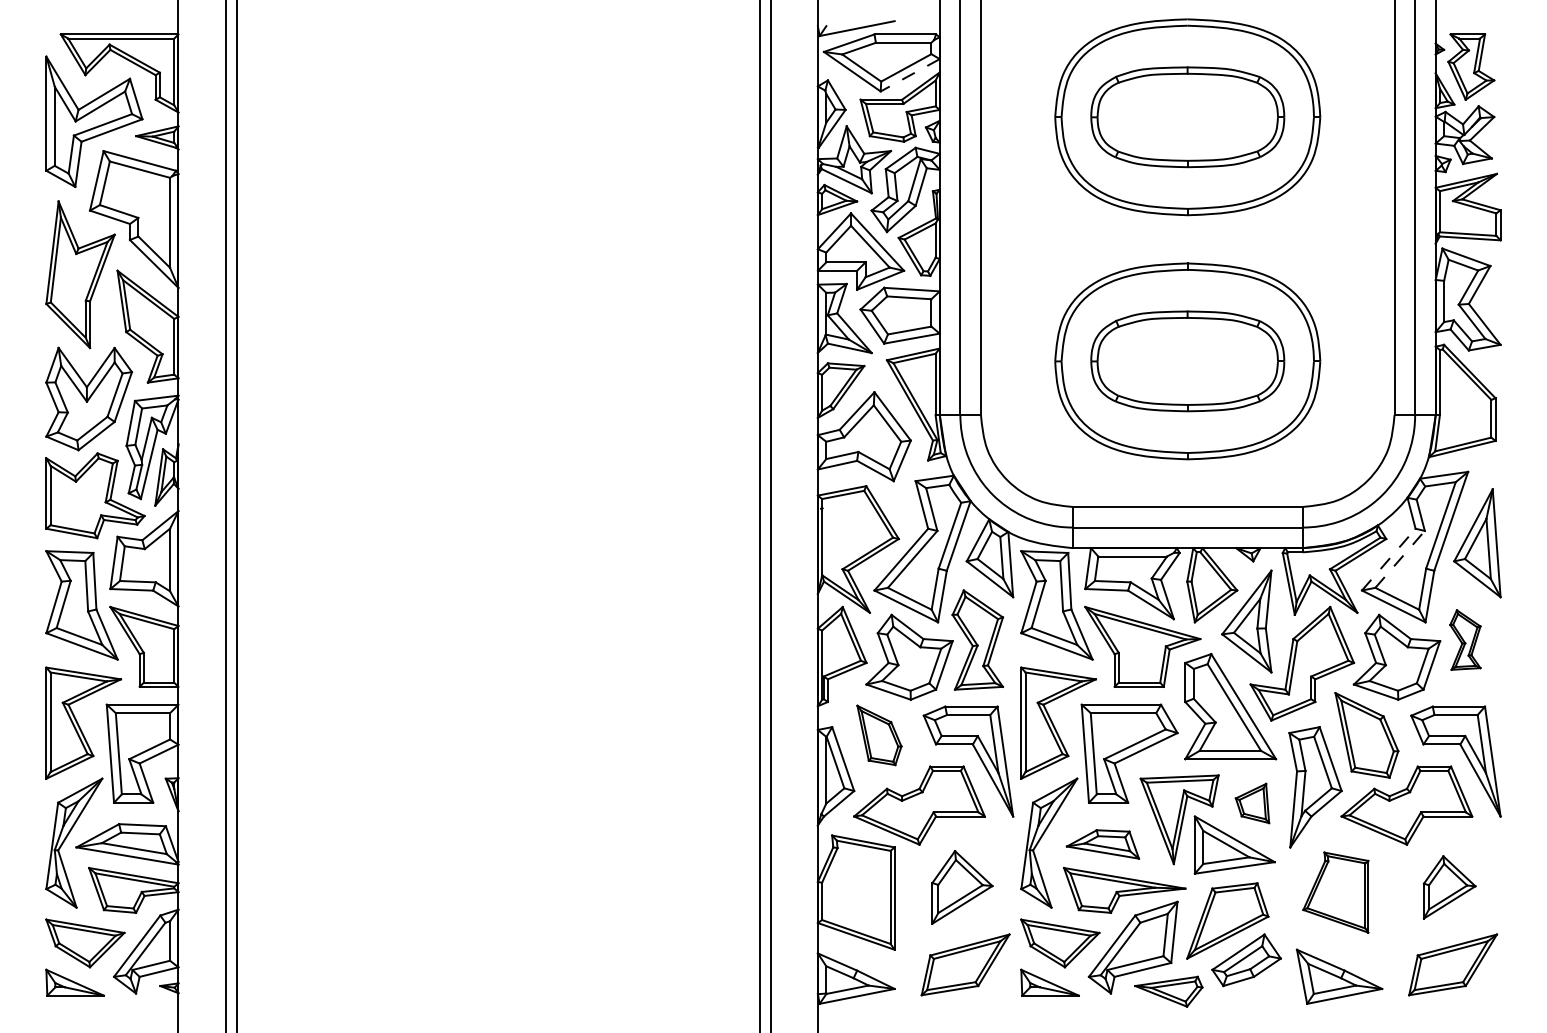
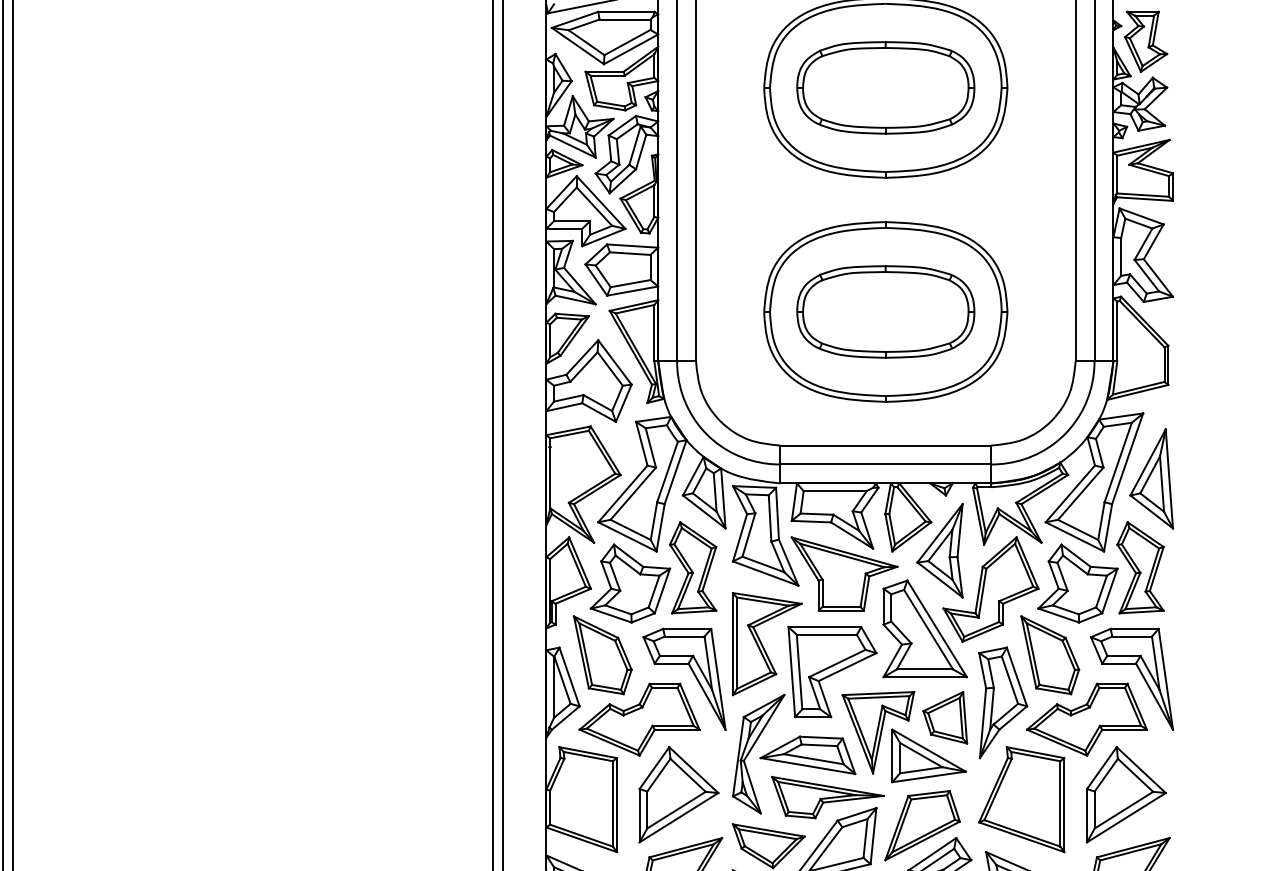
line: (910, 75) -> (631, 49), dashed -> solid
line: (1388, 559) -> (1070, 493), dashed -> solid
line: (1400, 559) -> (1081, 493), dashed -> solid
part: (1465, 639) -> (1140, 567), size x1.67
part: (879, 735) -> (602, 655), size x1.43
part: (1252, 803) -> (945, 717), size x1.43
part: (1102, 844) -> (807, 755), size x1.43
part: (962, 887) -> (679, 794), size x1.43
part: (1449, 887) -> (1126, 794), size x1.67
part: (1335, 892) -> (1021, 799), size x1.43

